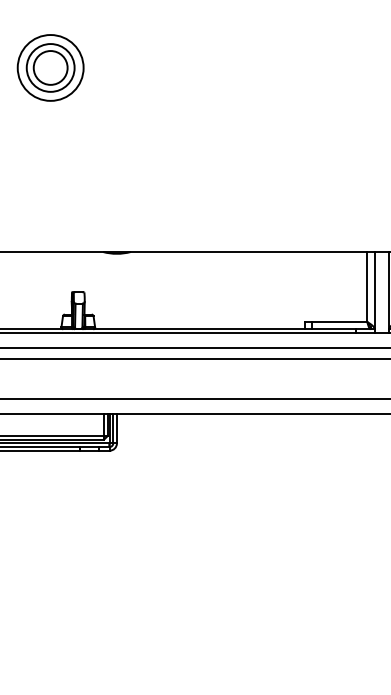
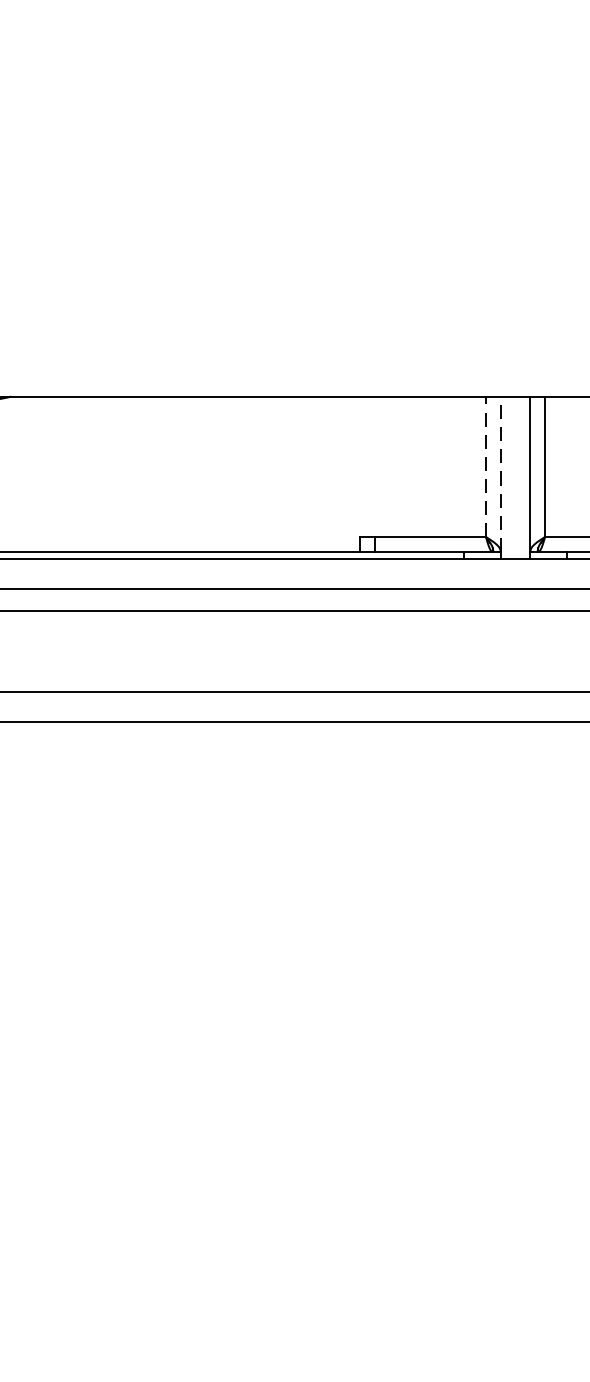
line: (367, 286) -> (486, 465), solid -> dashed
line: (374, 290) -> (500, 473), solid -> dashed

